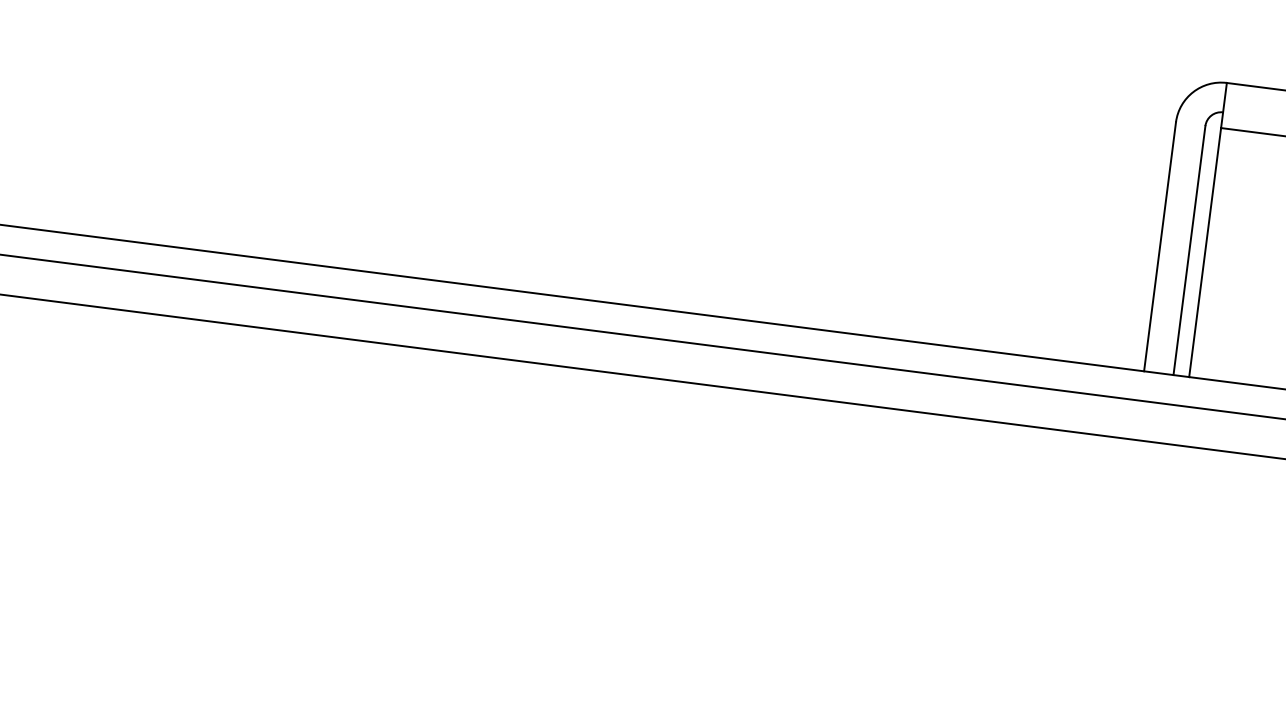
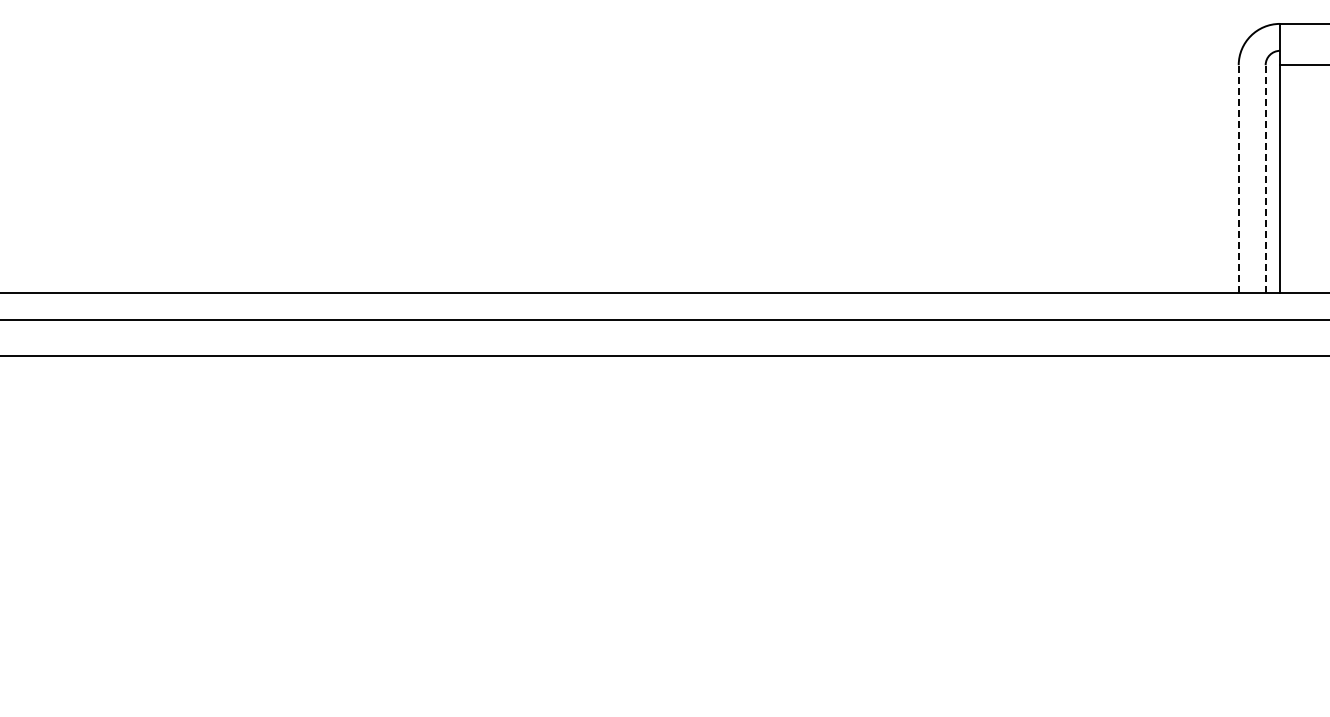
line: (1159, 245) -> (1238, 178), solid -> dashed
line: (1189, 249) -> (1265, 178), solid -> dashed

